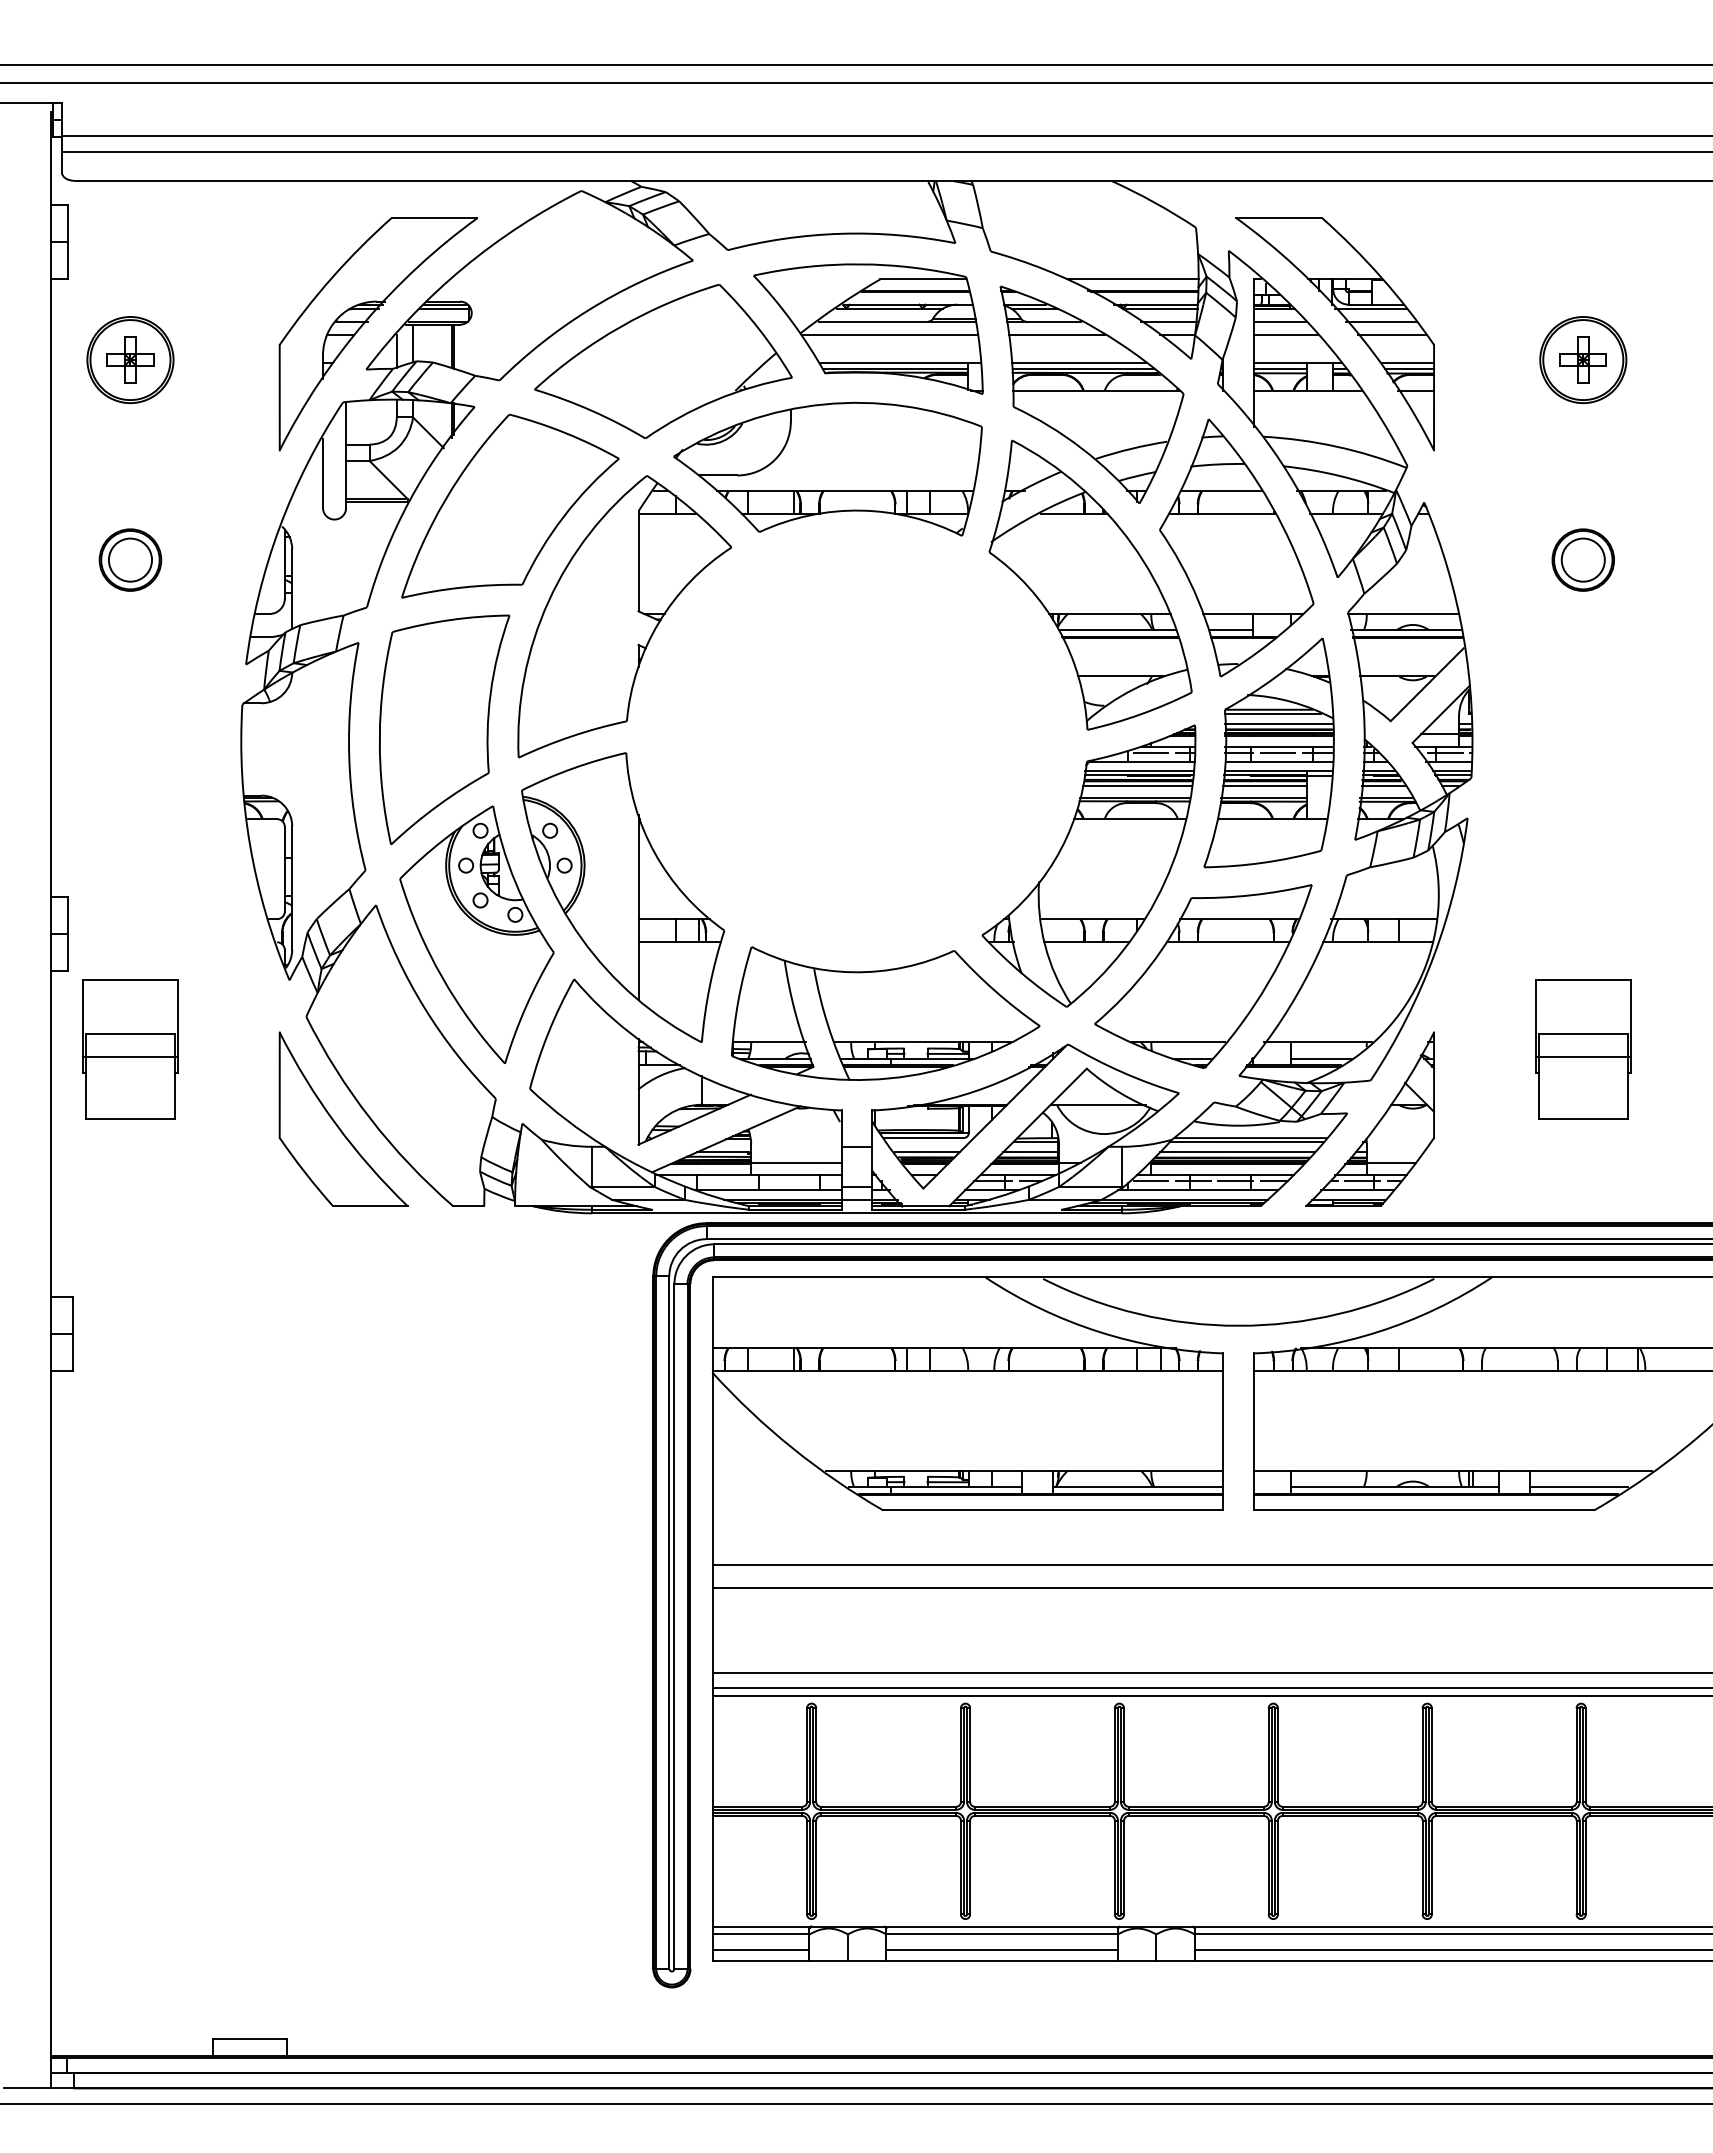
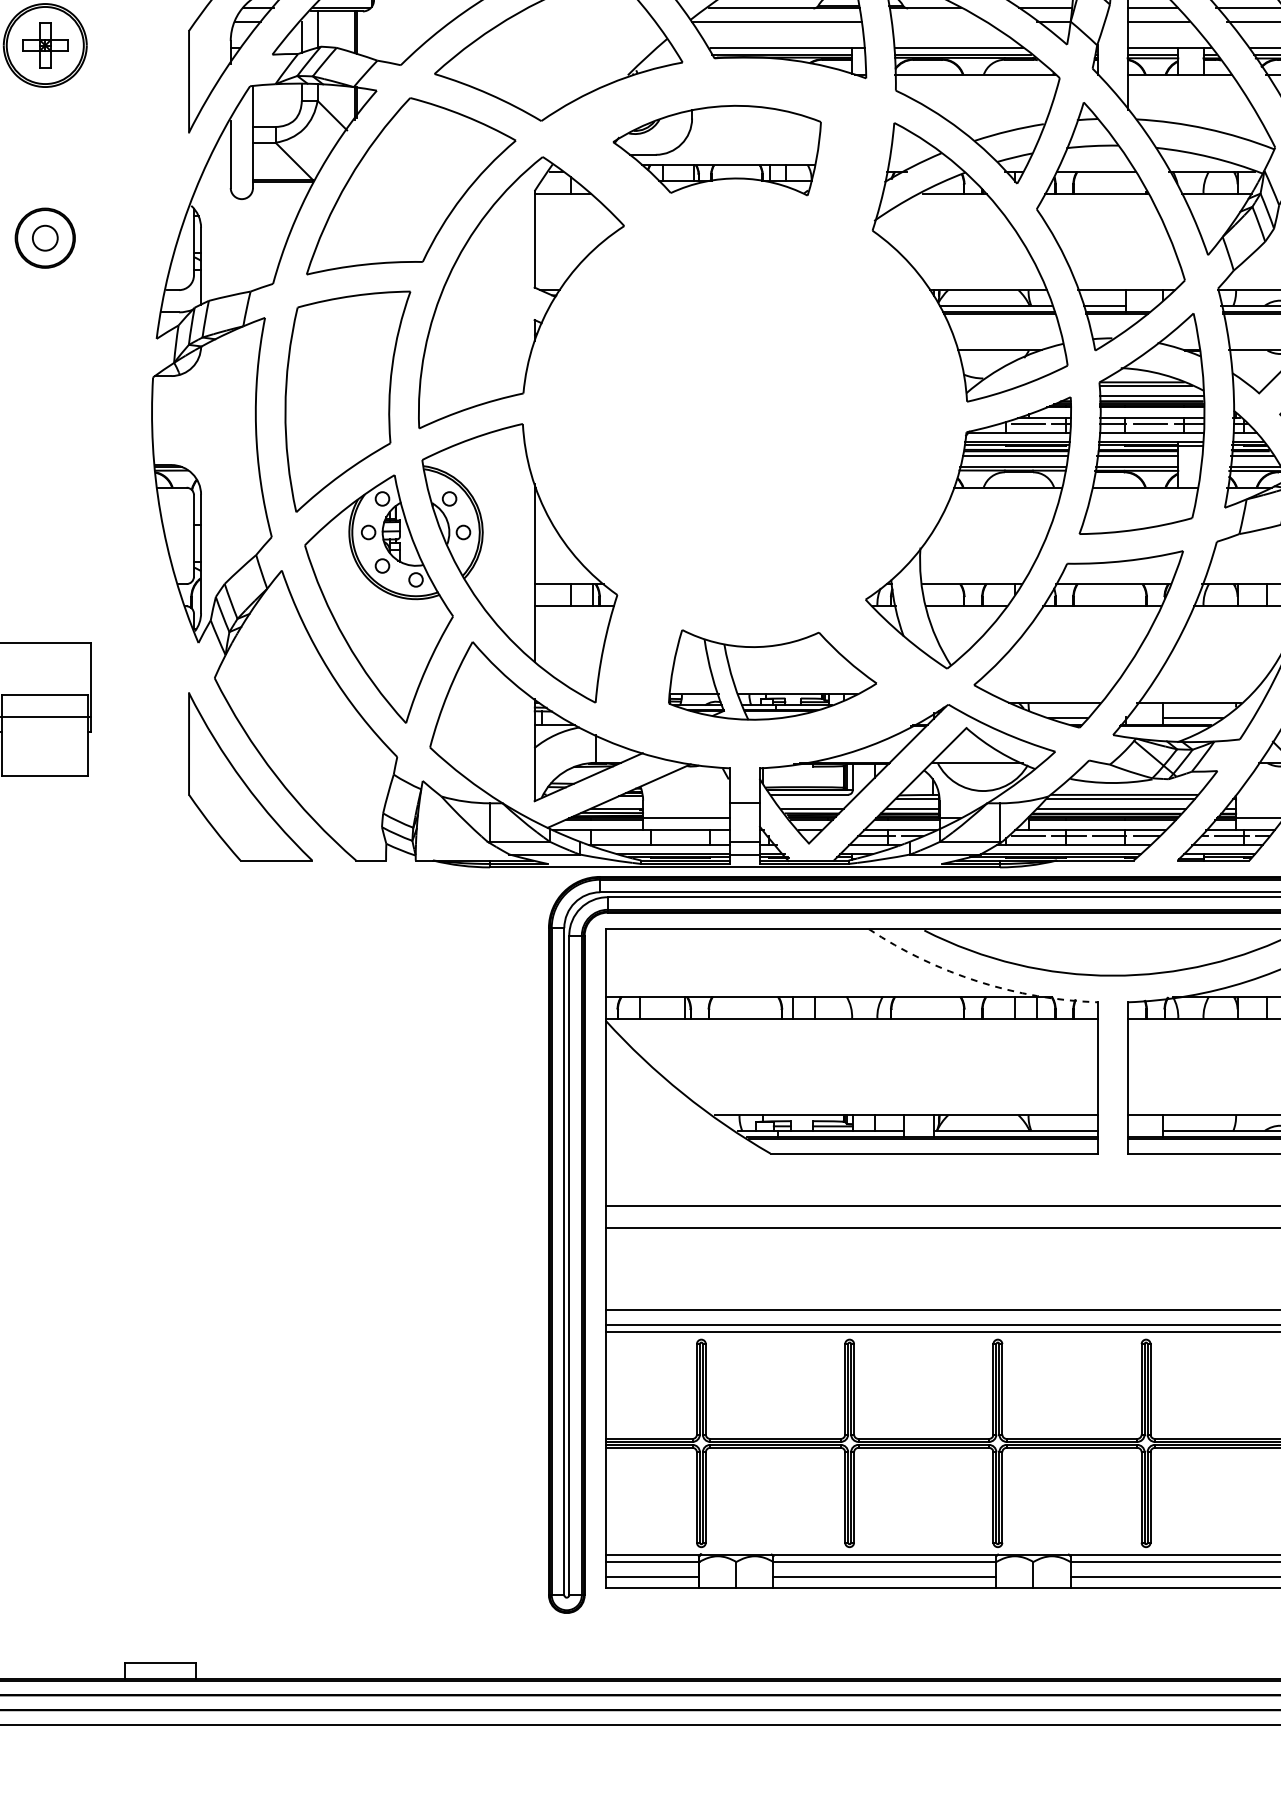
line: (1057, 335) -> (938, 21), removed
part: (827, 468) -> (716, 149), size x0.7
circle: (130, 559) -> (45, 237), size x0.6
part: (885, 1013) -> (772, 674), size x0.7
arc: (1099, 1331) -> (978, 981), solid -> dashed

